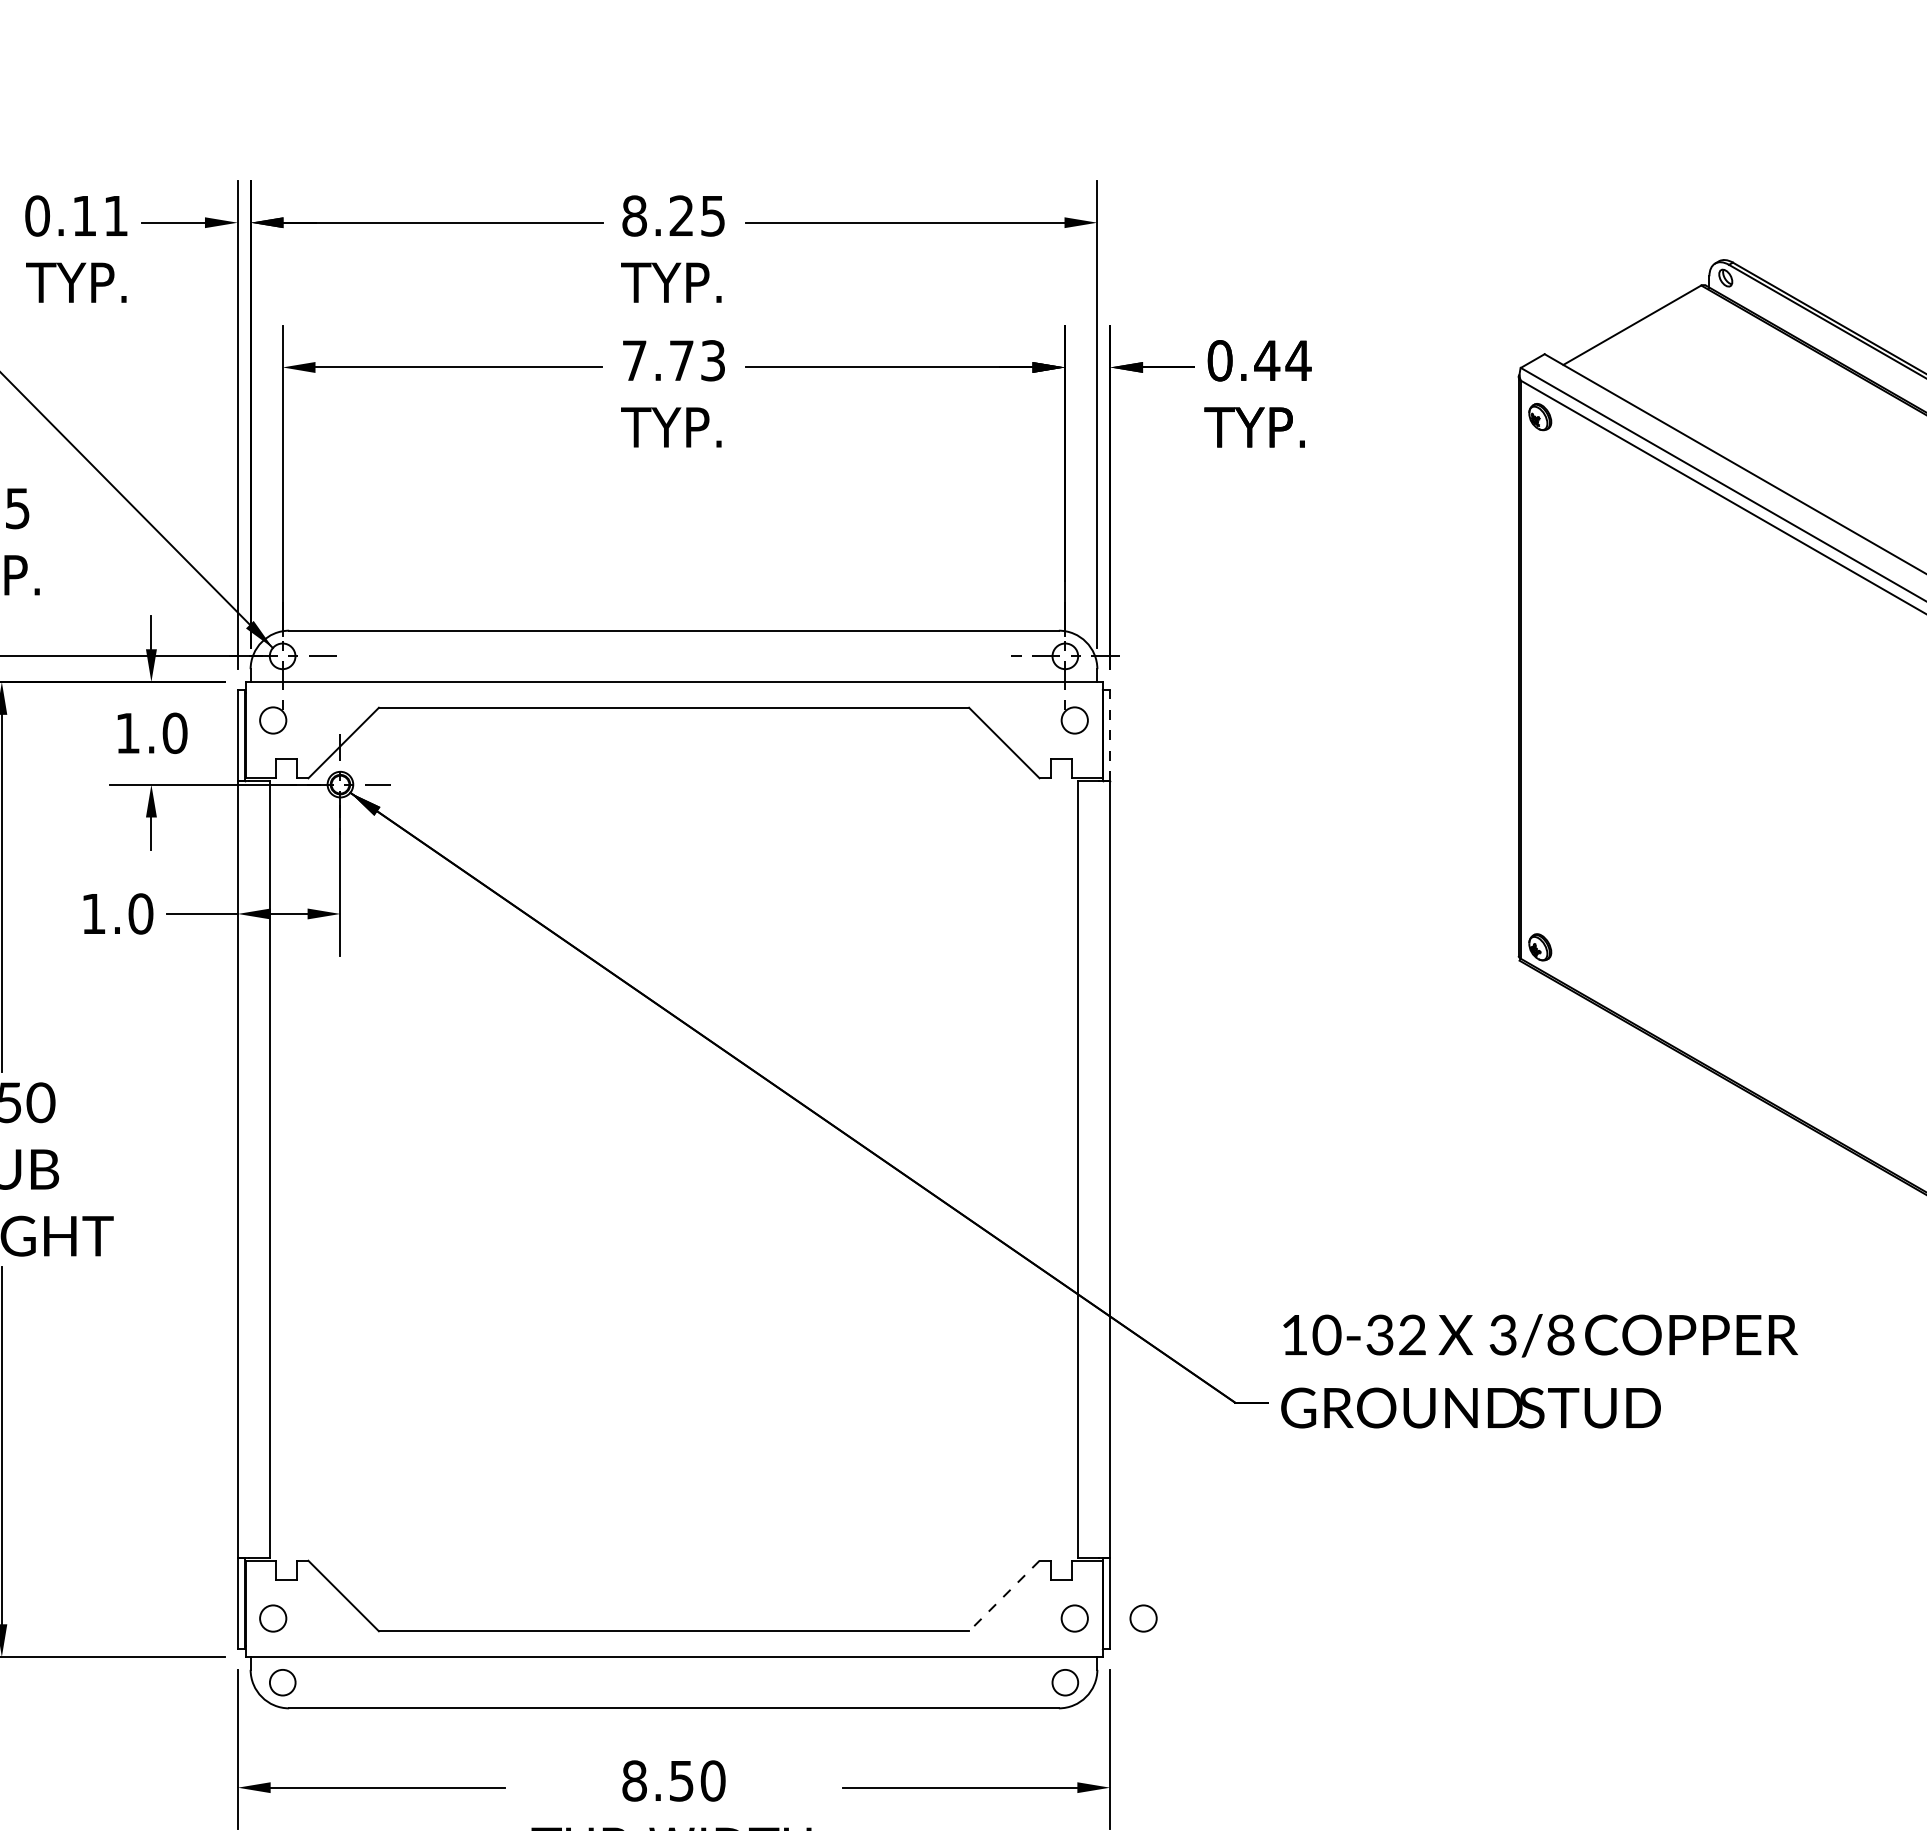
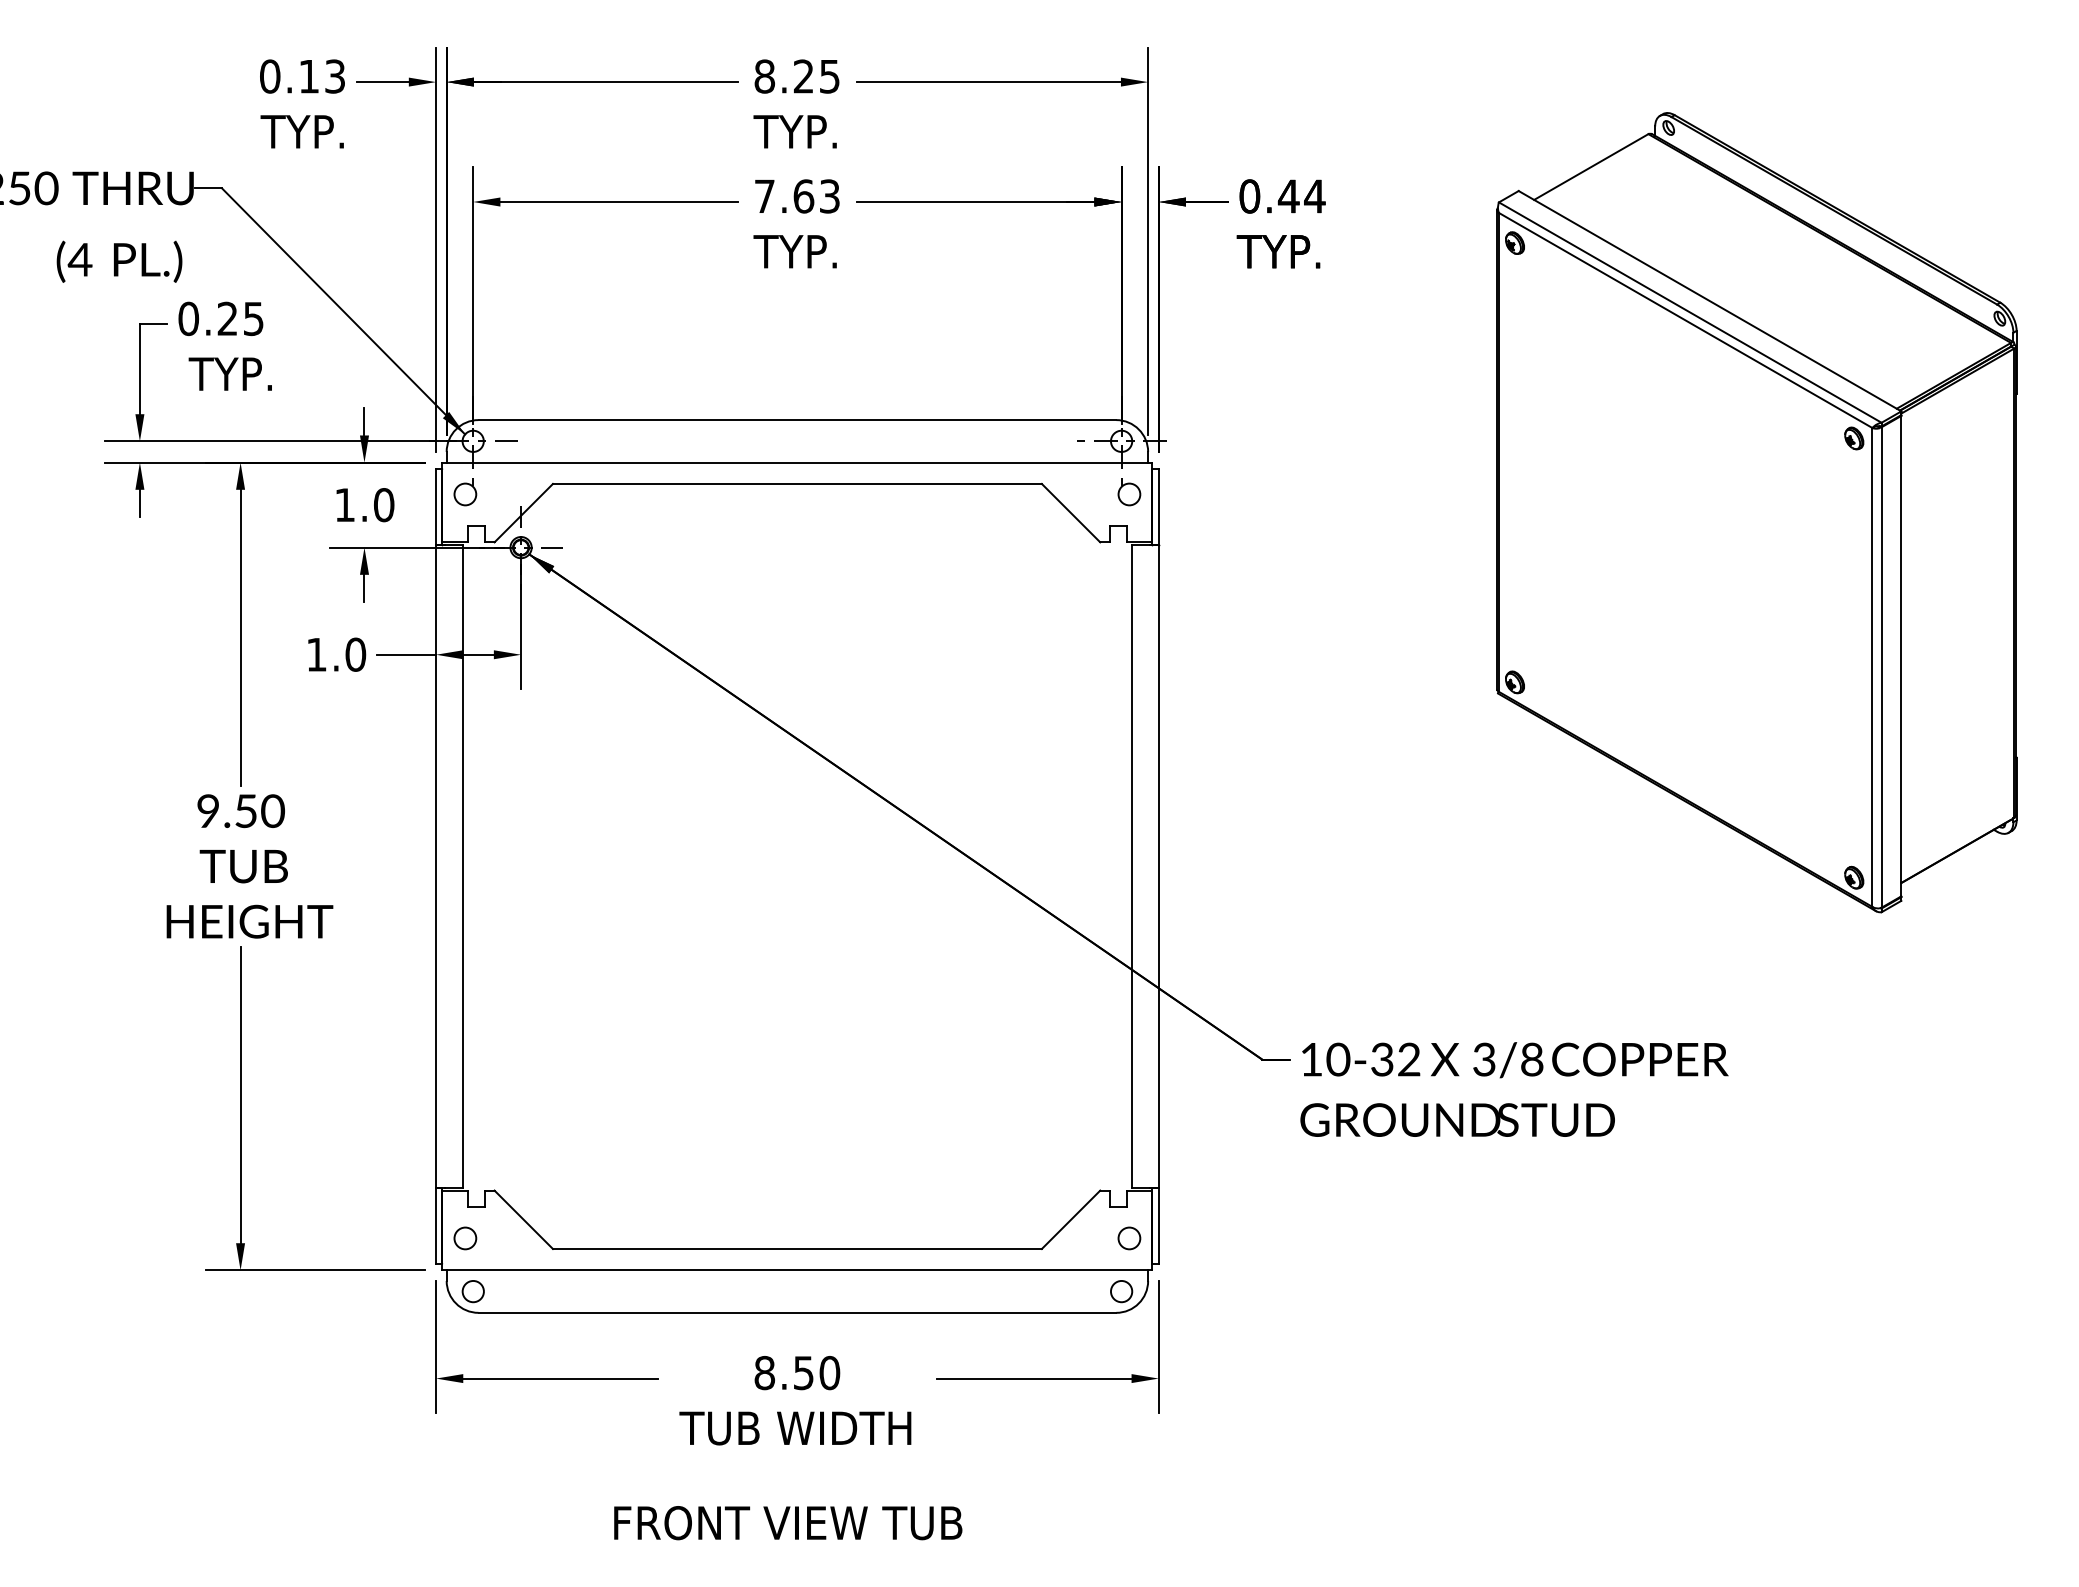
text: (115, 215) -> (334, 76), 0.11 -> 0.13
text: (681, 360) -> (803, 196), 7.73 -> 7.63
line: (1109, 735) -> (1158, 506), dashed -> solid
text: (1539, 1371) -> (1514, 1089), moved
line: (1003, 1596) -> (1070, 1220), dashed -> solid
circle: (1143, 1618) -> (1186, 1238), removed

